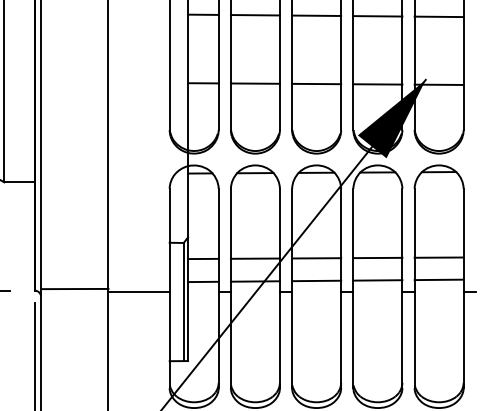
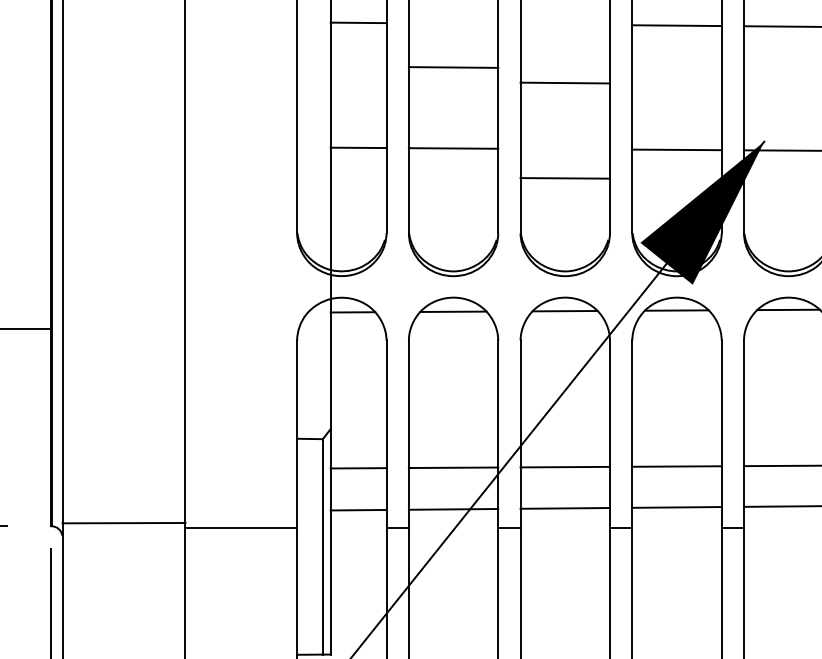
line: (254, 15) -> (451, 67), moved
line: (316, 15) -> (564, 82), moved
line: (316, 83) -> (564, 177), moved

